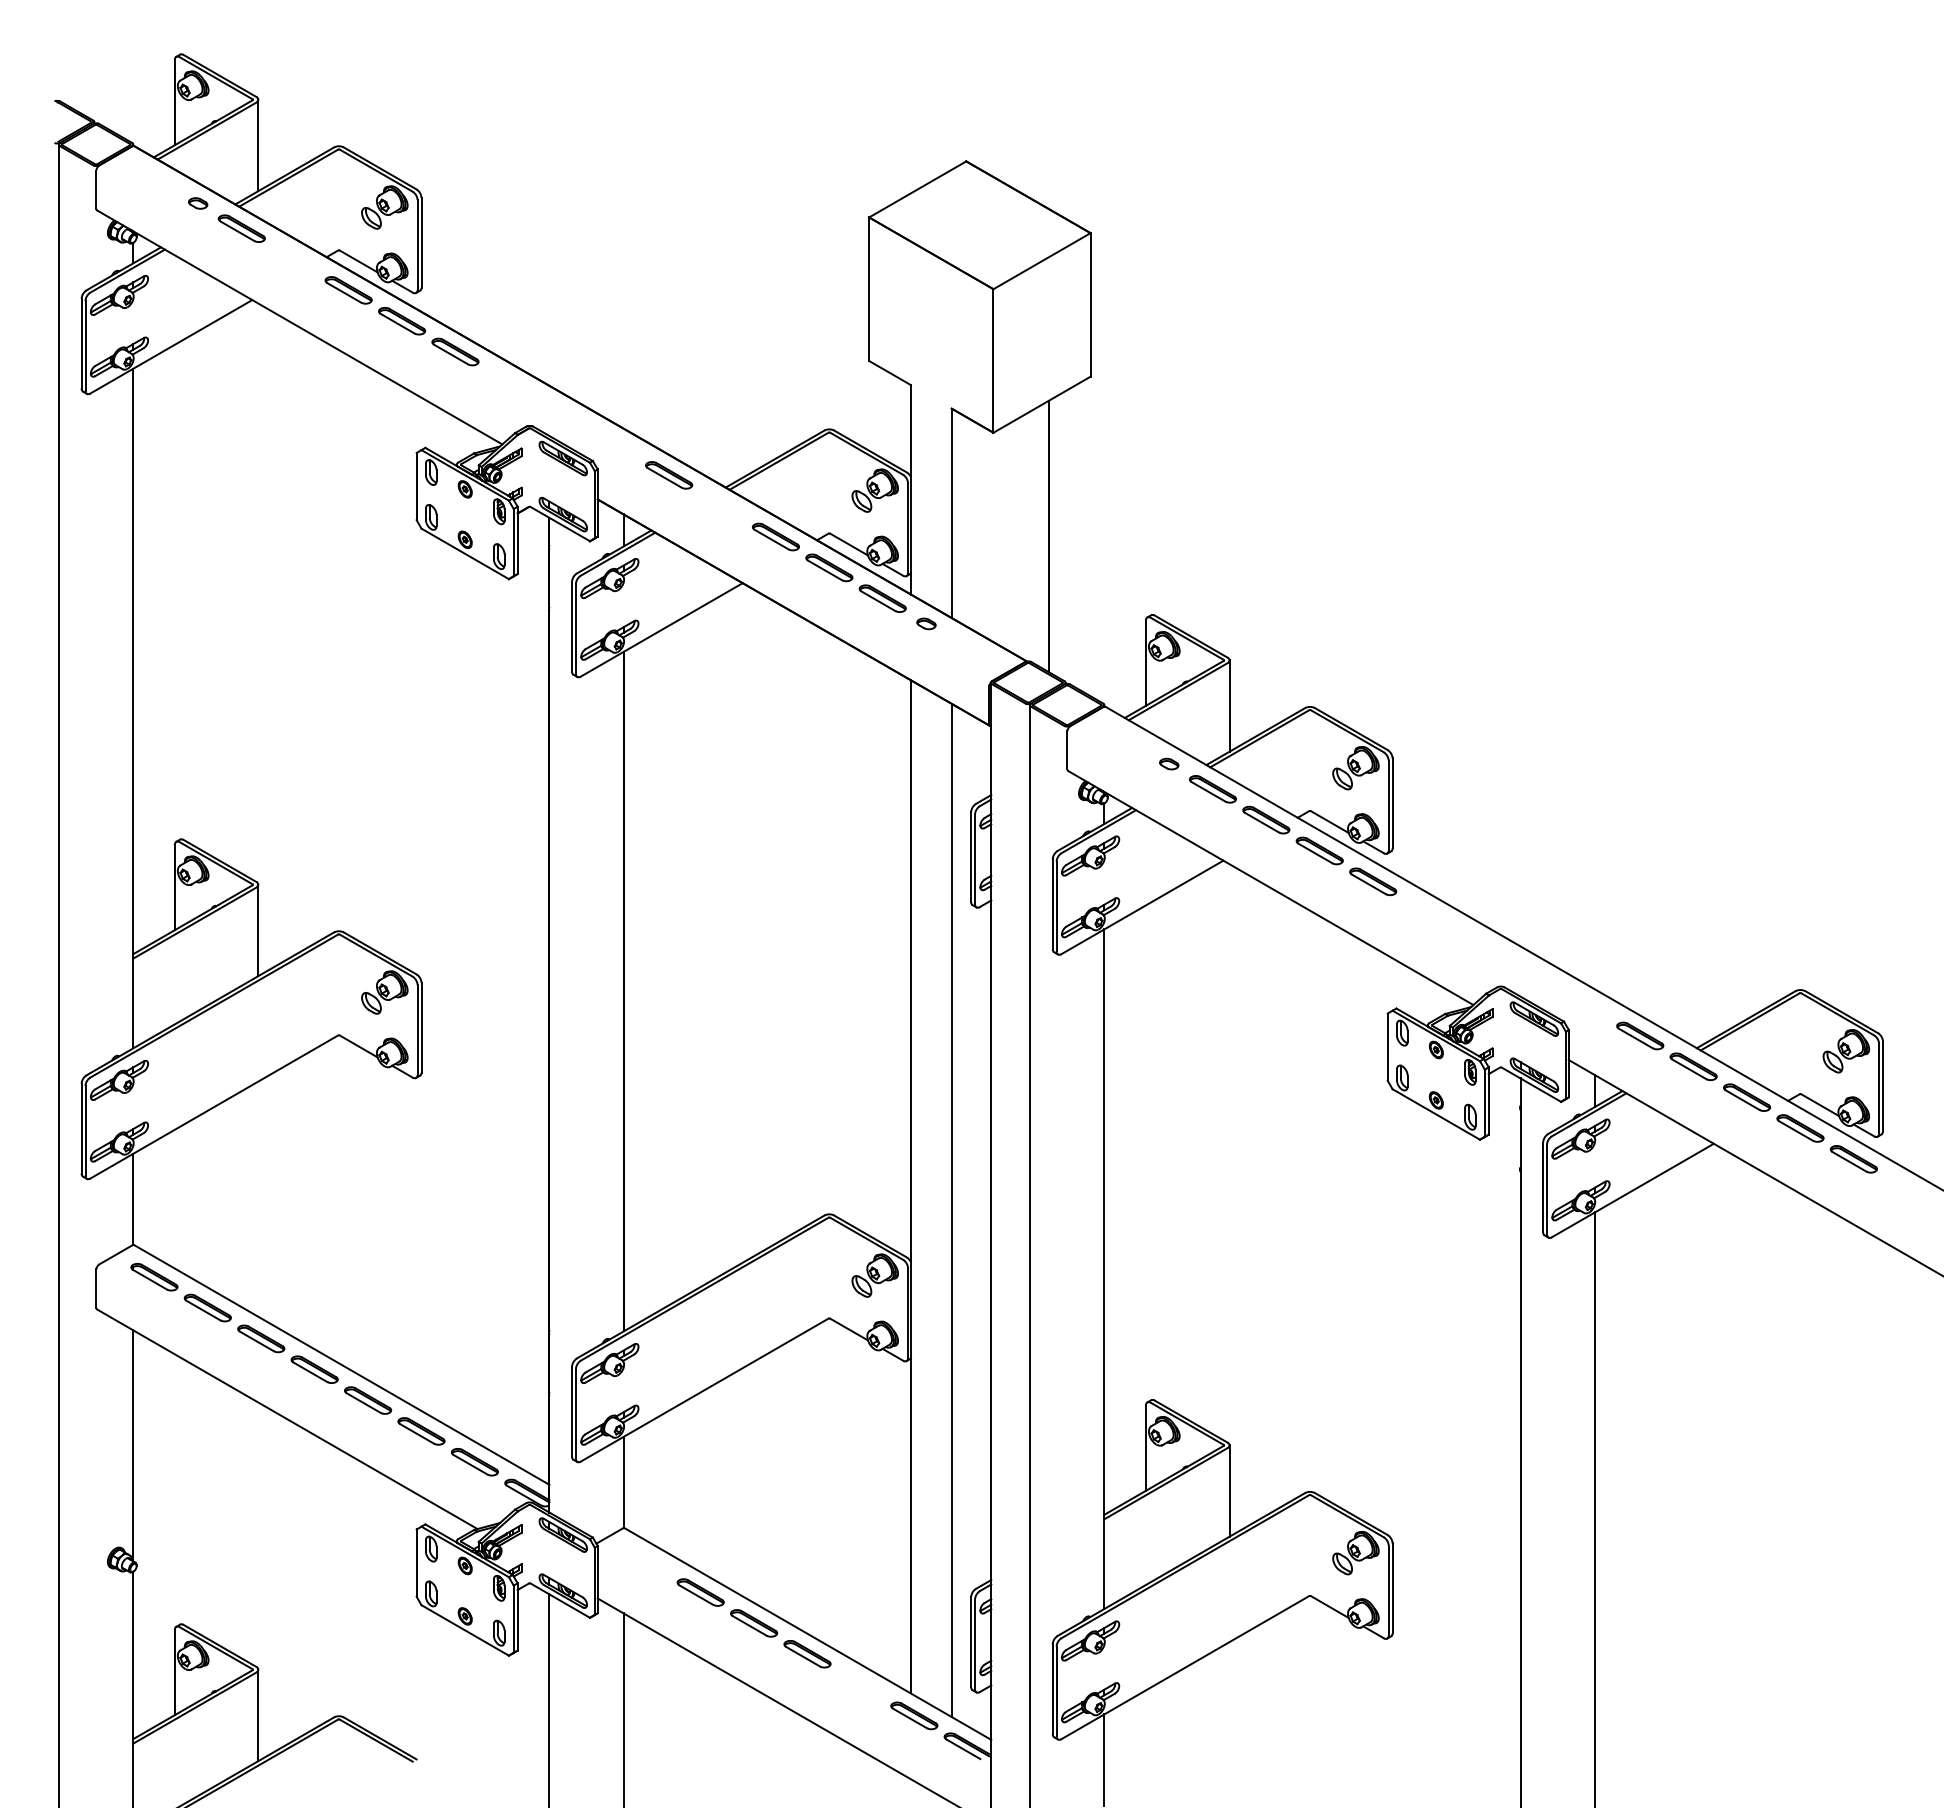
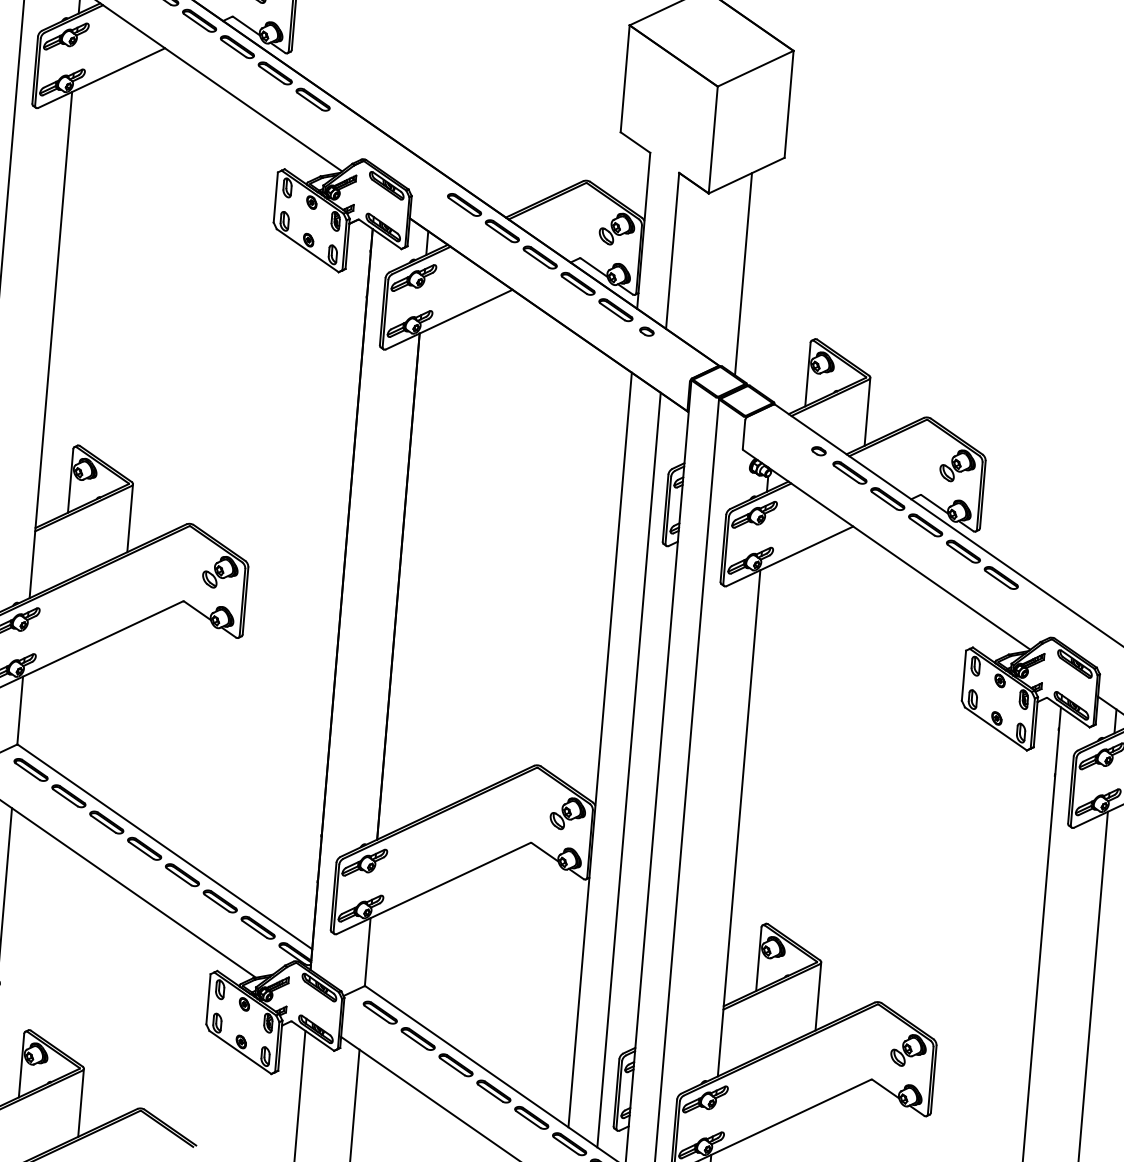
part: (295, 259) -> (199, 20), added
part: (722, 506) -> (502, 231), added
part: (1426, 912) -> (1001, 577), added
part: (647, 1561) -> (380, 1012), added
part: (860, 1684) -> (531, 1117), added

